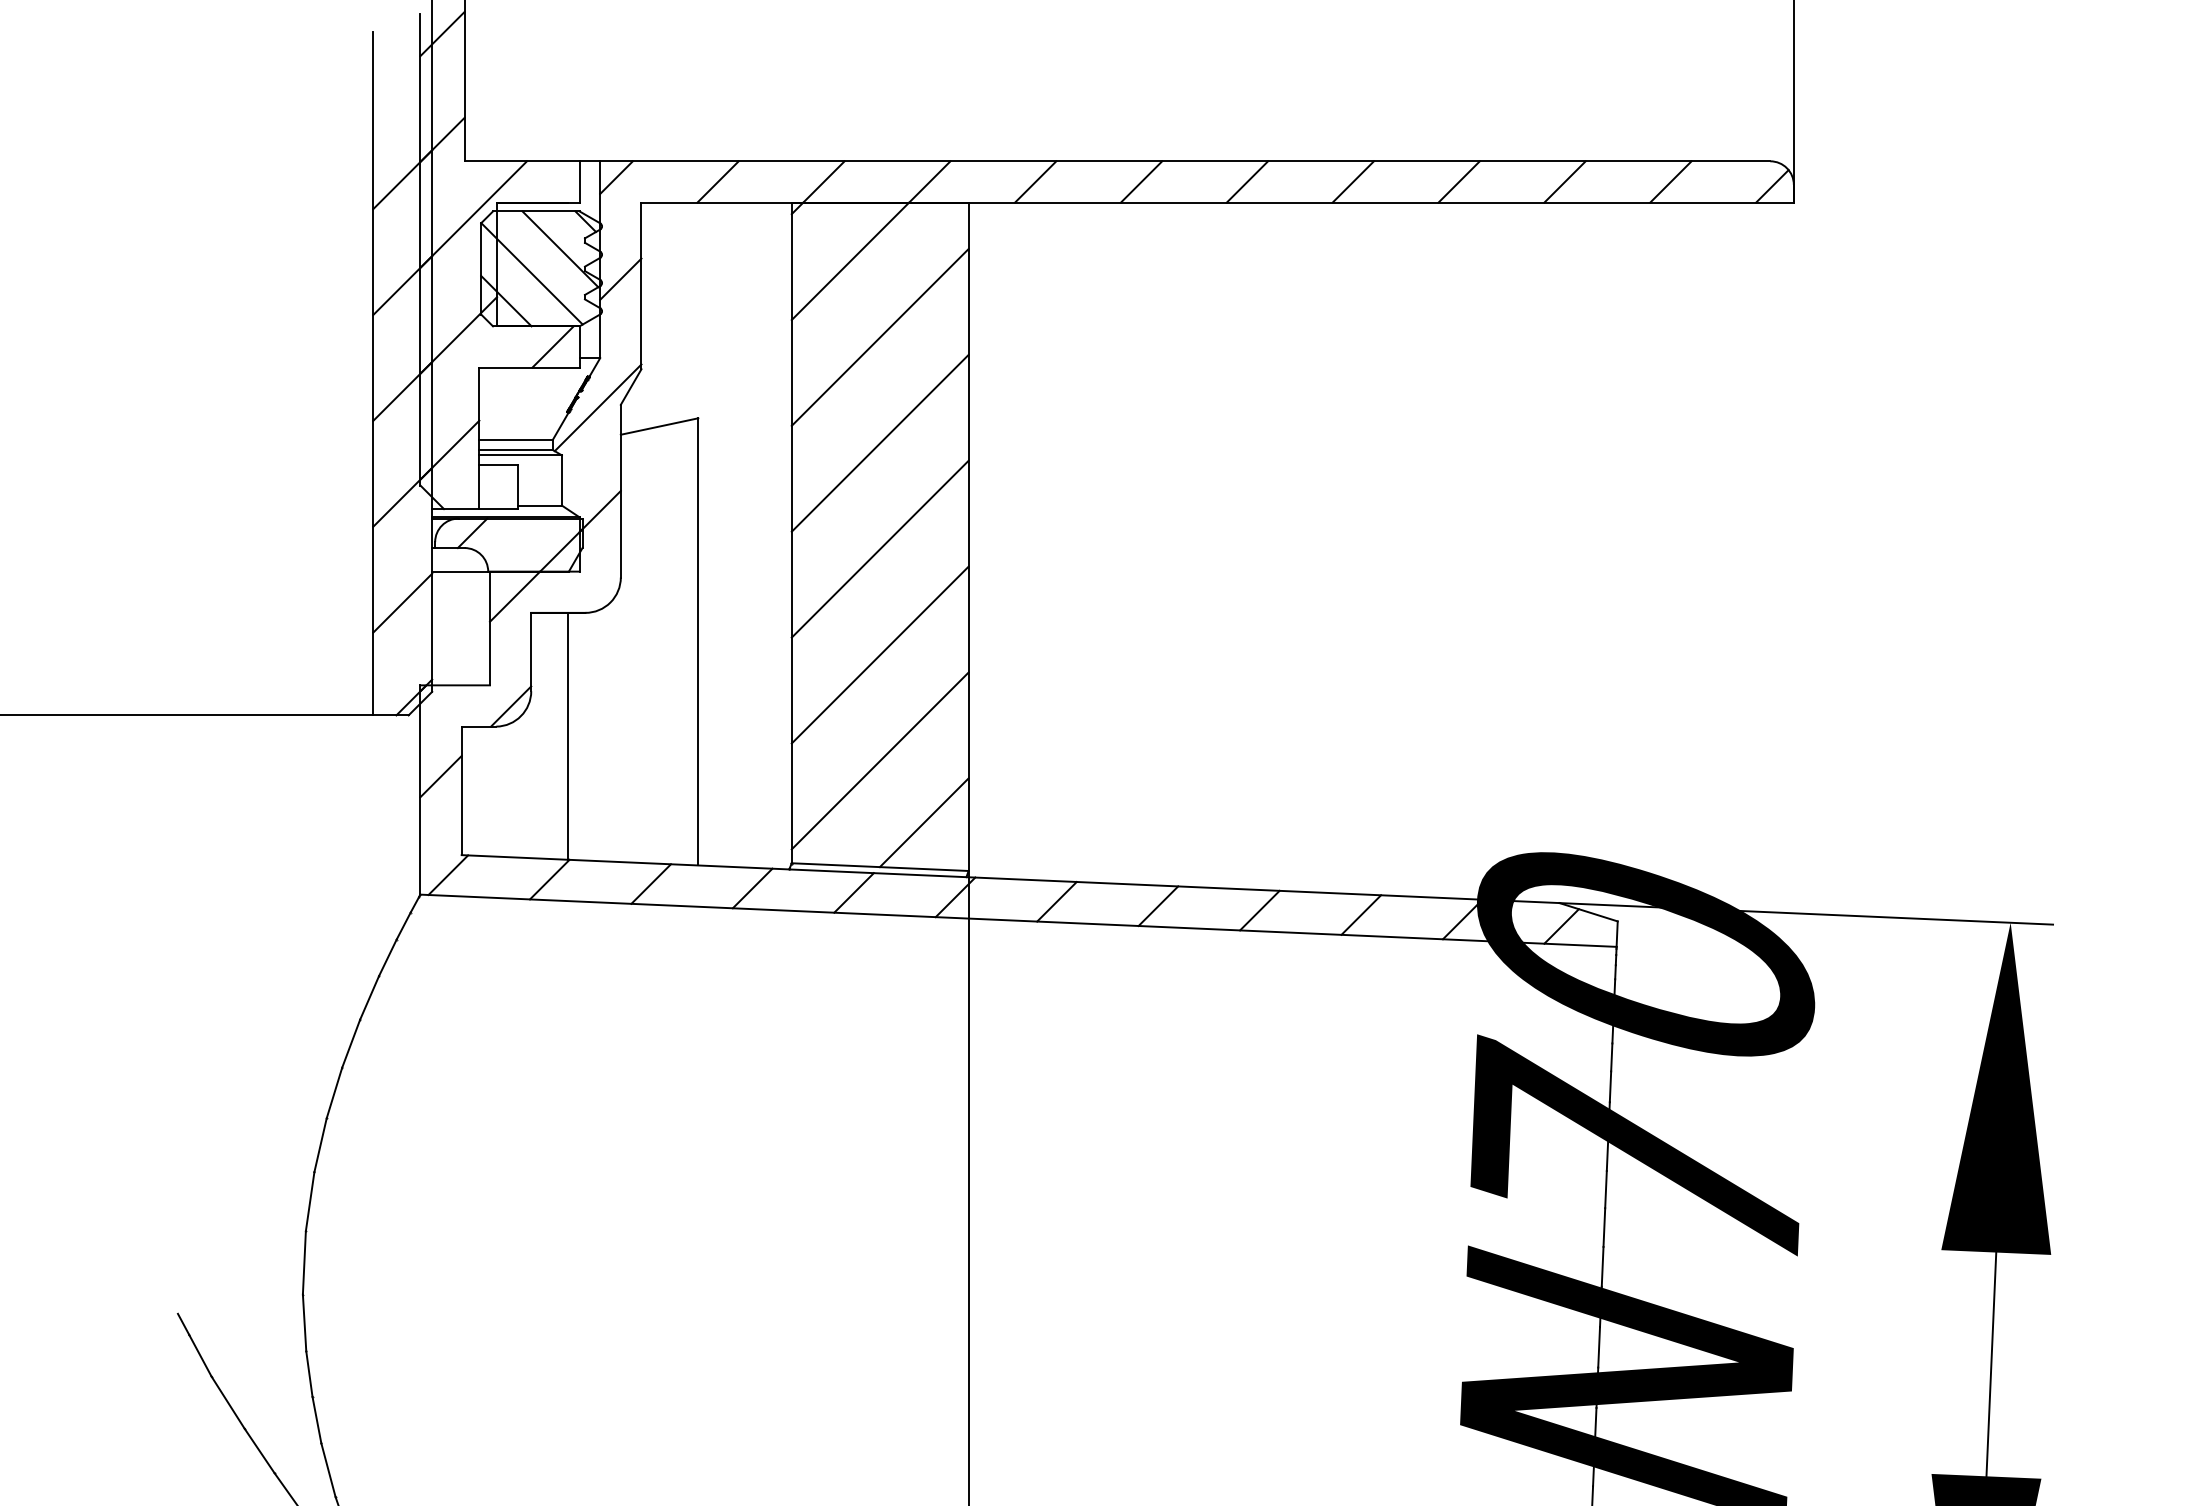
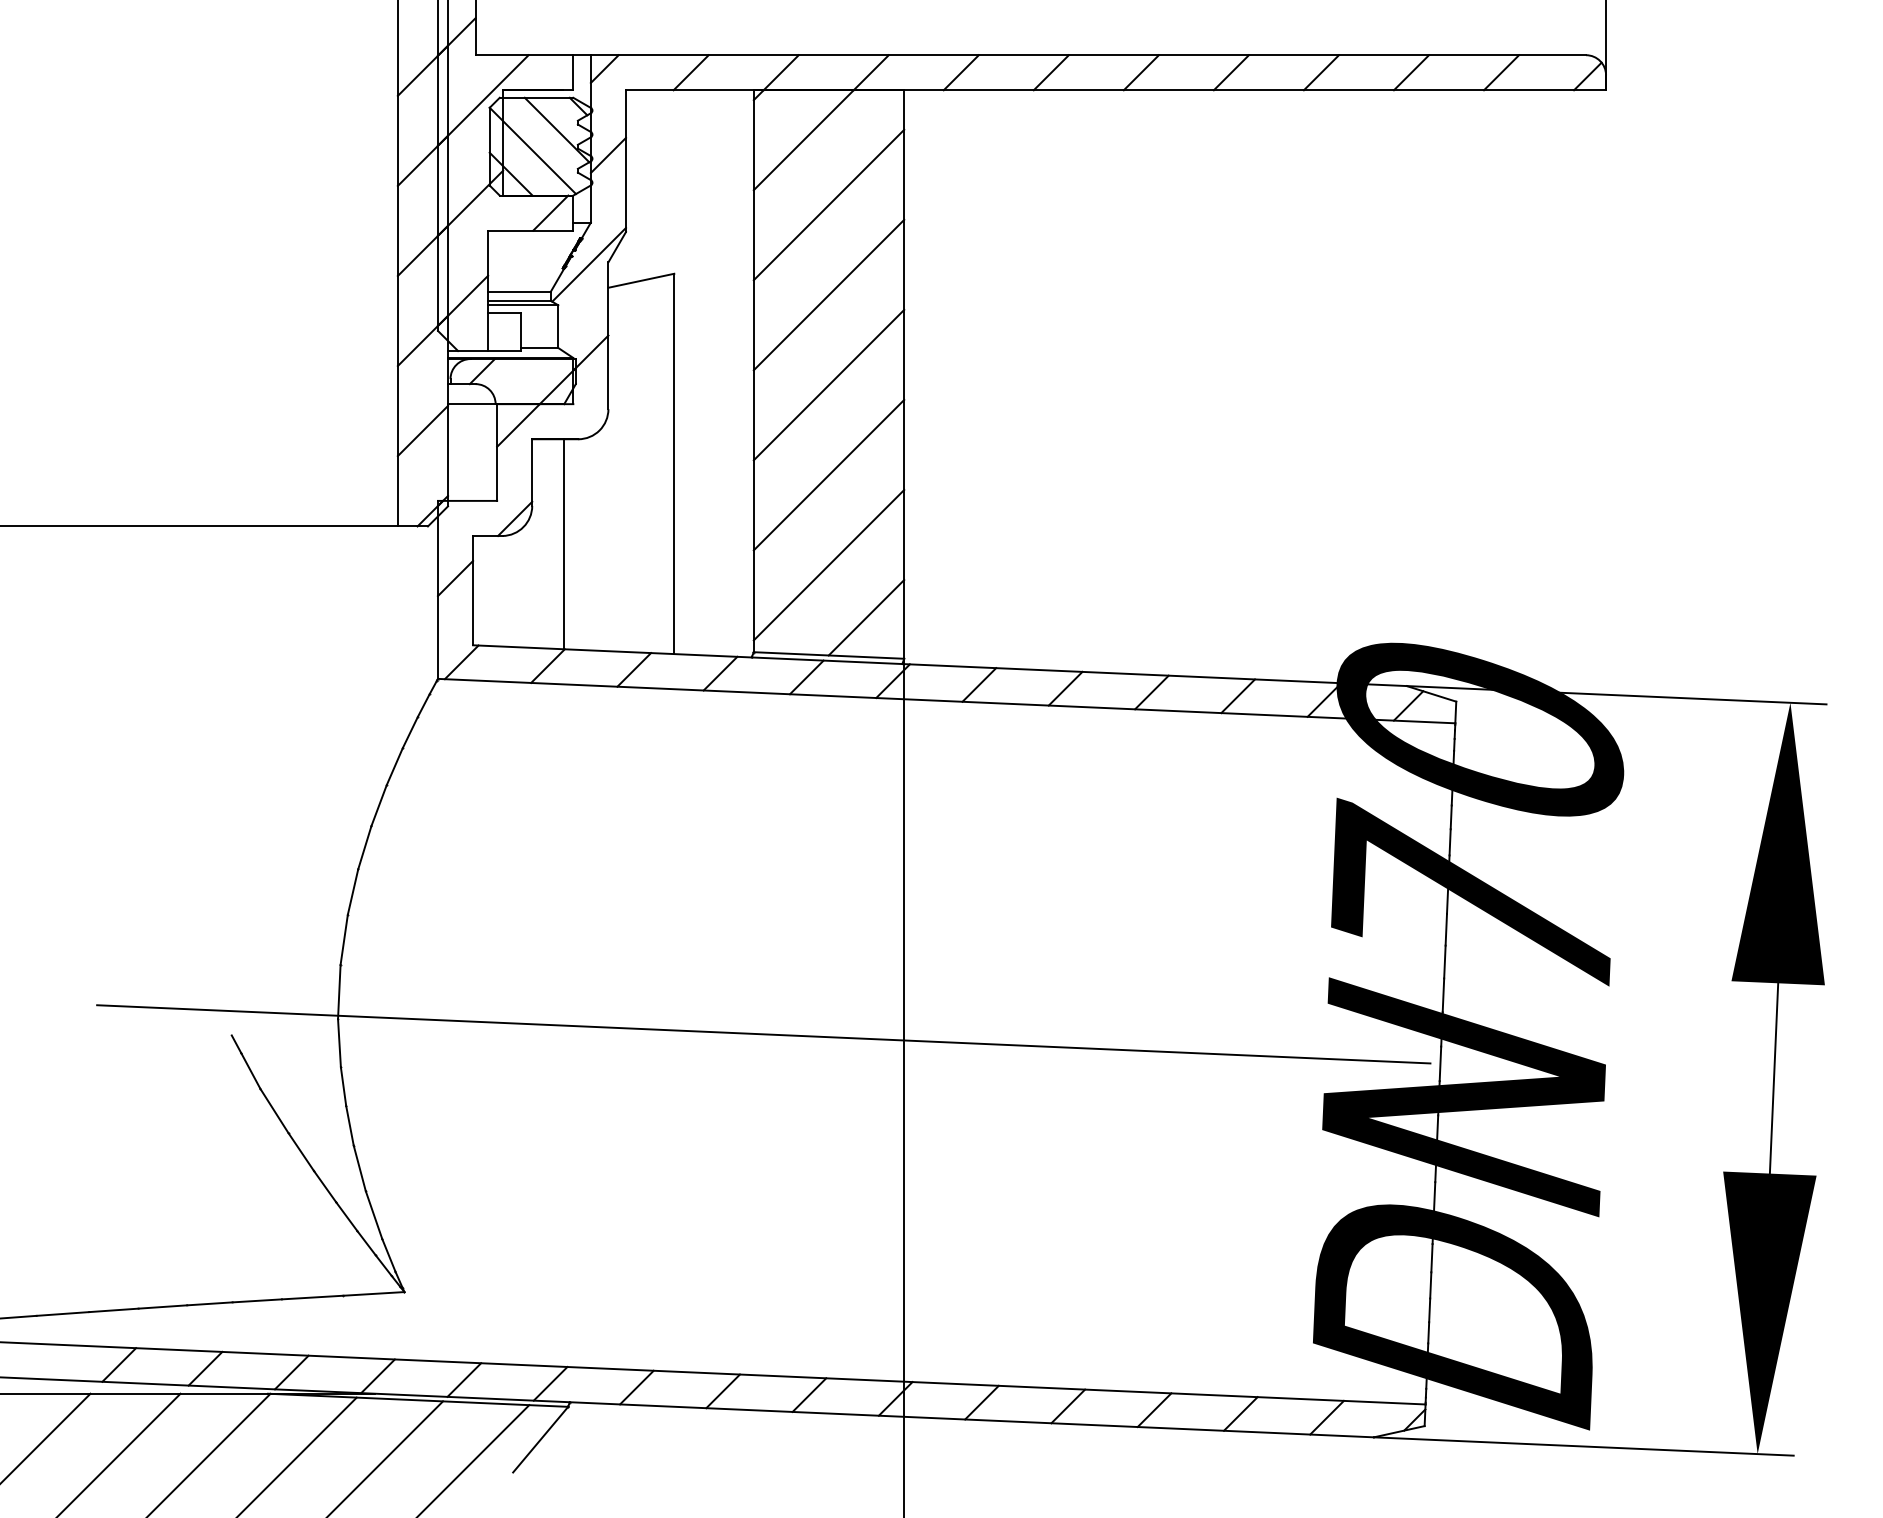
line: (803, 1312) -> (763, 1034), added

